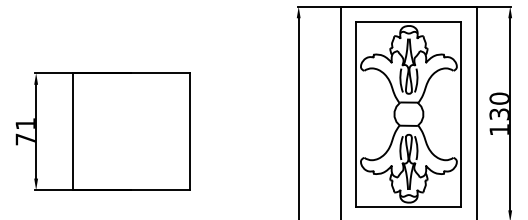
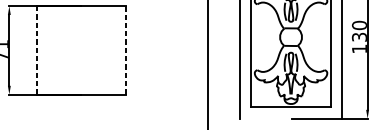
line: (72, 131) -> (36, 50), solid -> dashed
line: (189, 132) -> (125, 51), solid -> dashed

